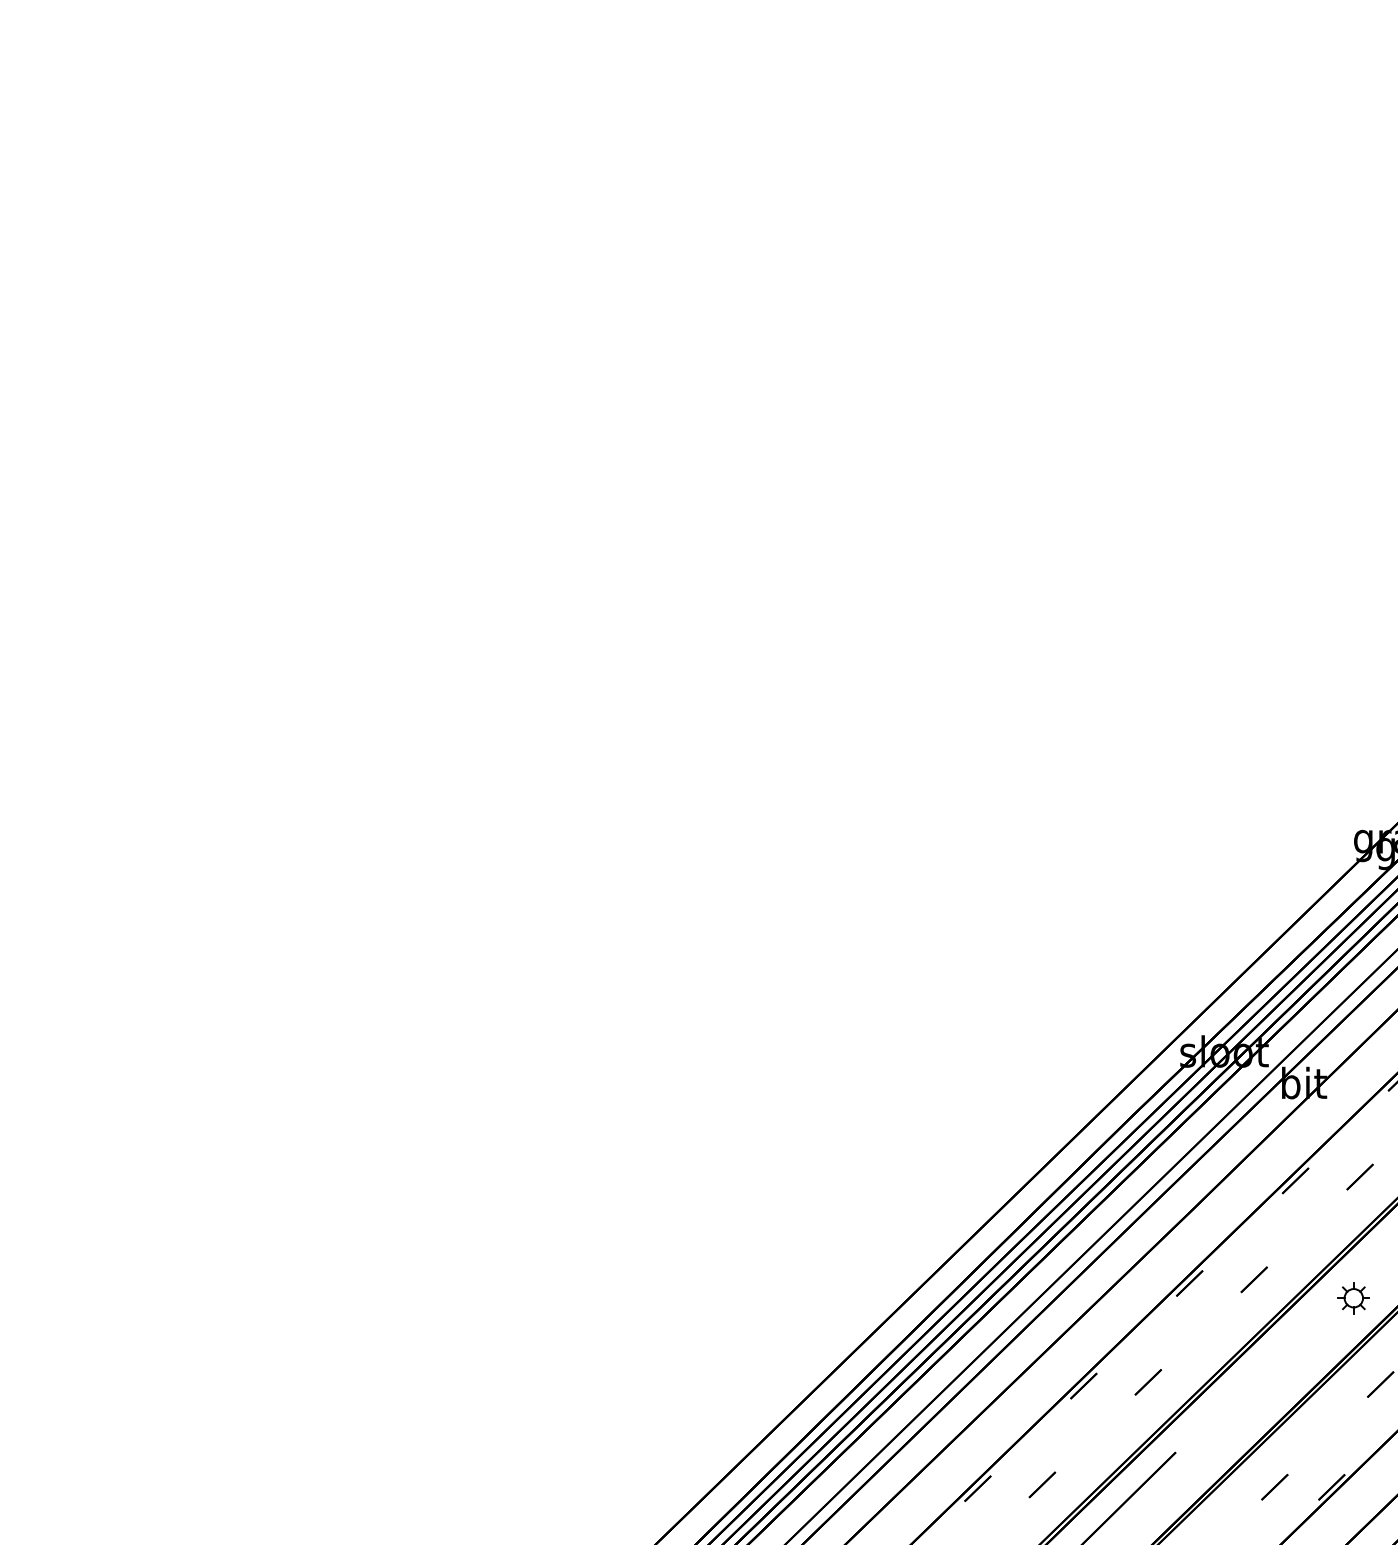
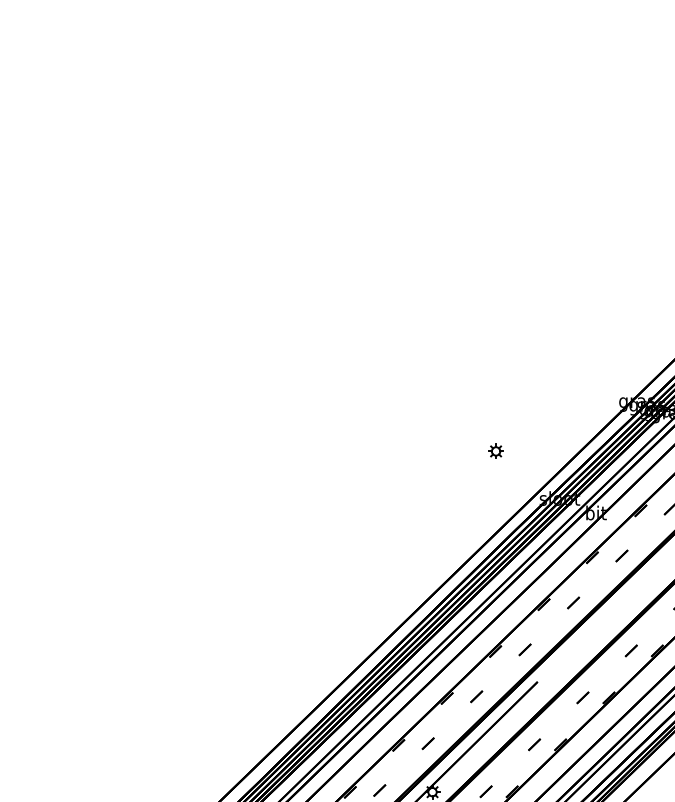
part: (1352, 1296) -> (495, 450), moved

